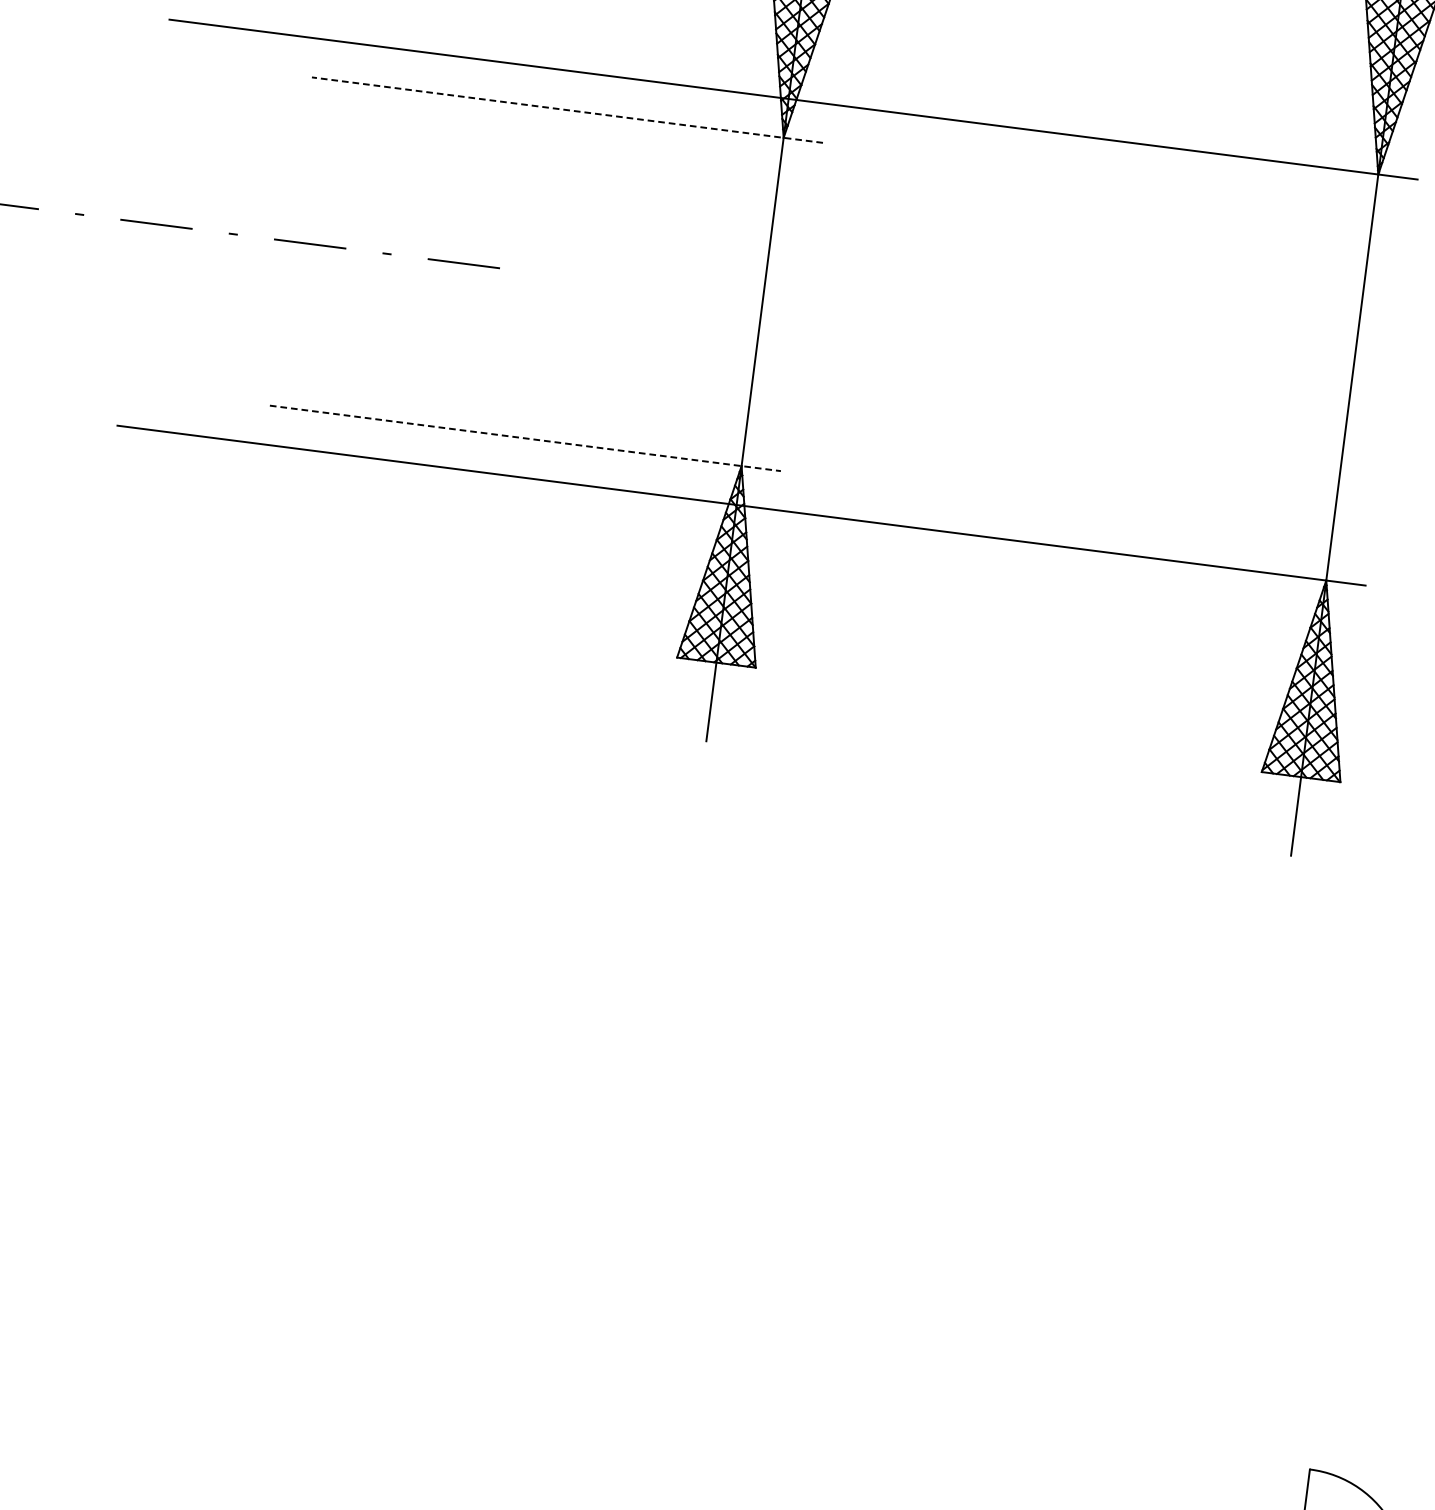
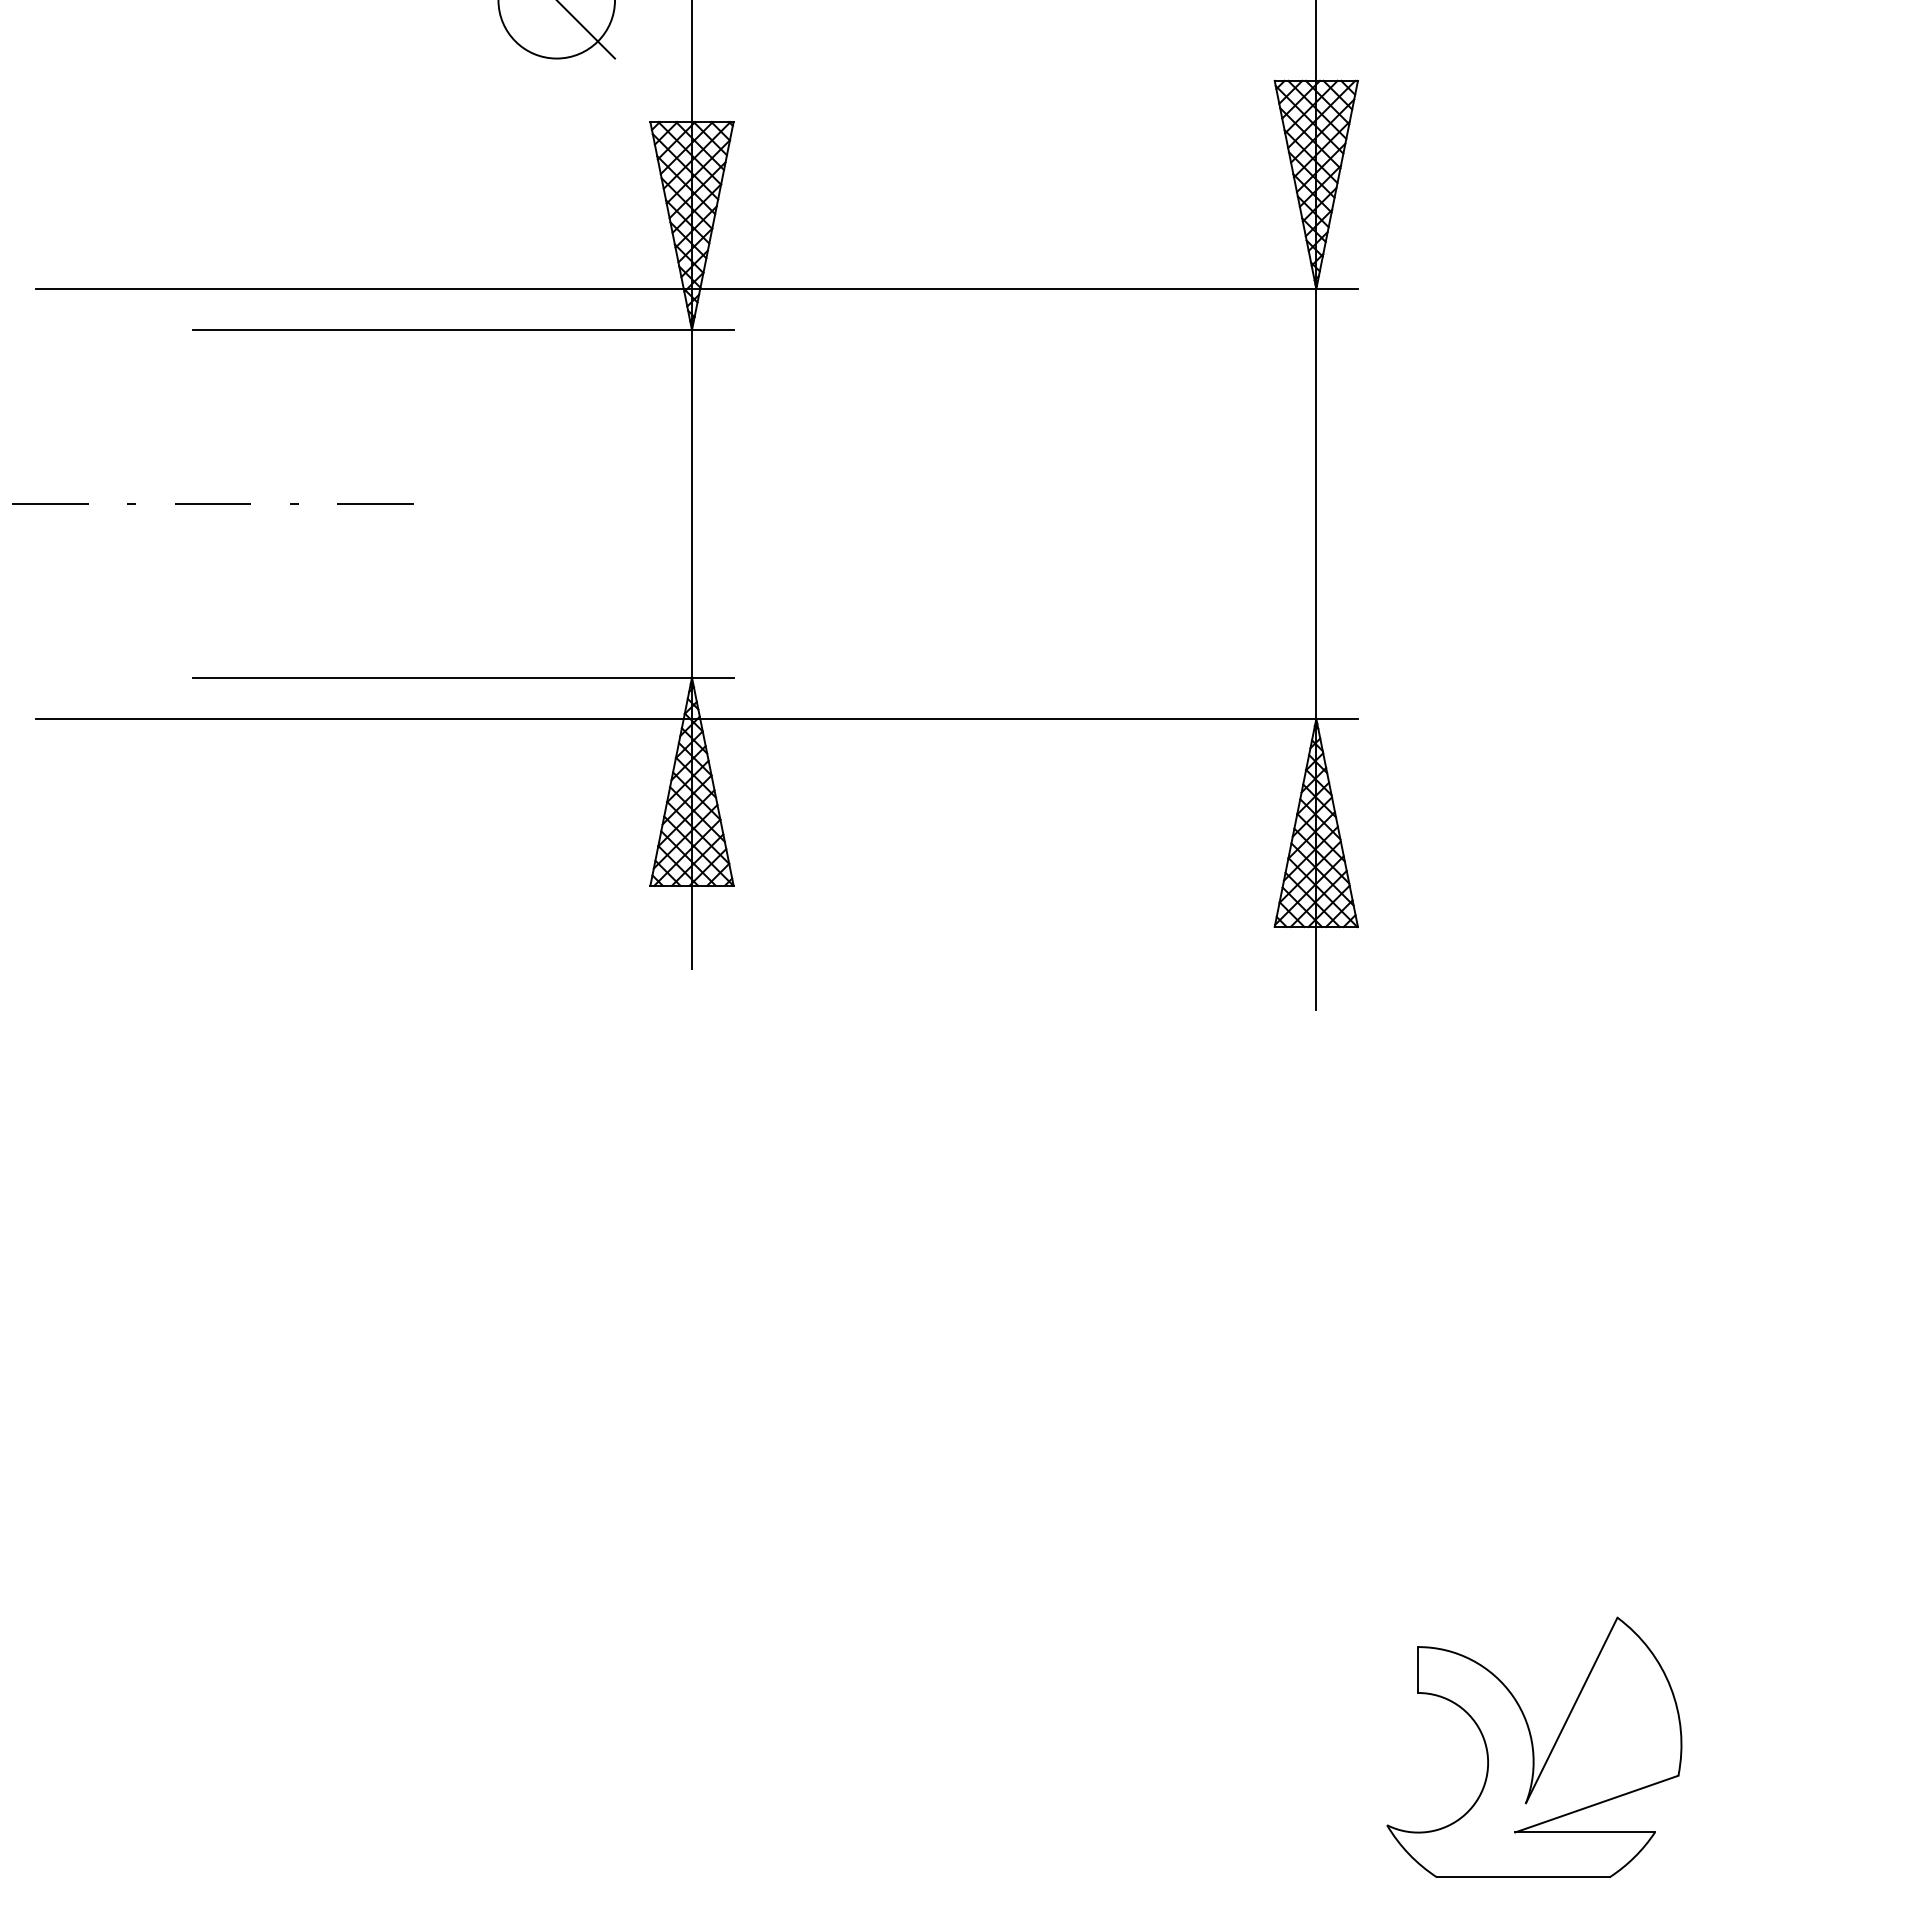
line: (567, 110) -> (463, 330), dashed -> solid
line: (525, 438) -> (463, 677), dashed -> solid

